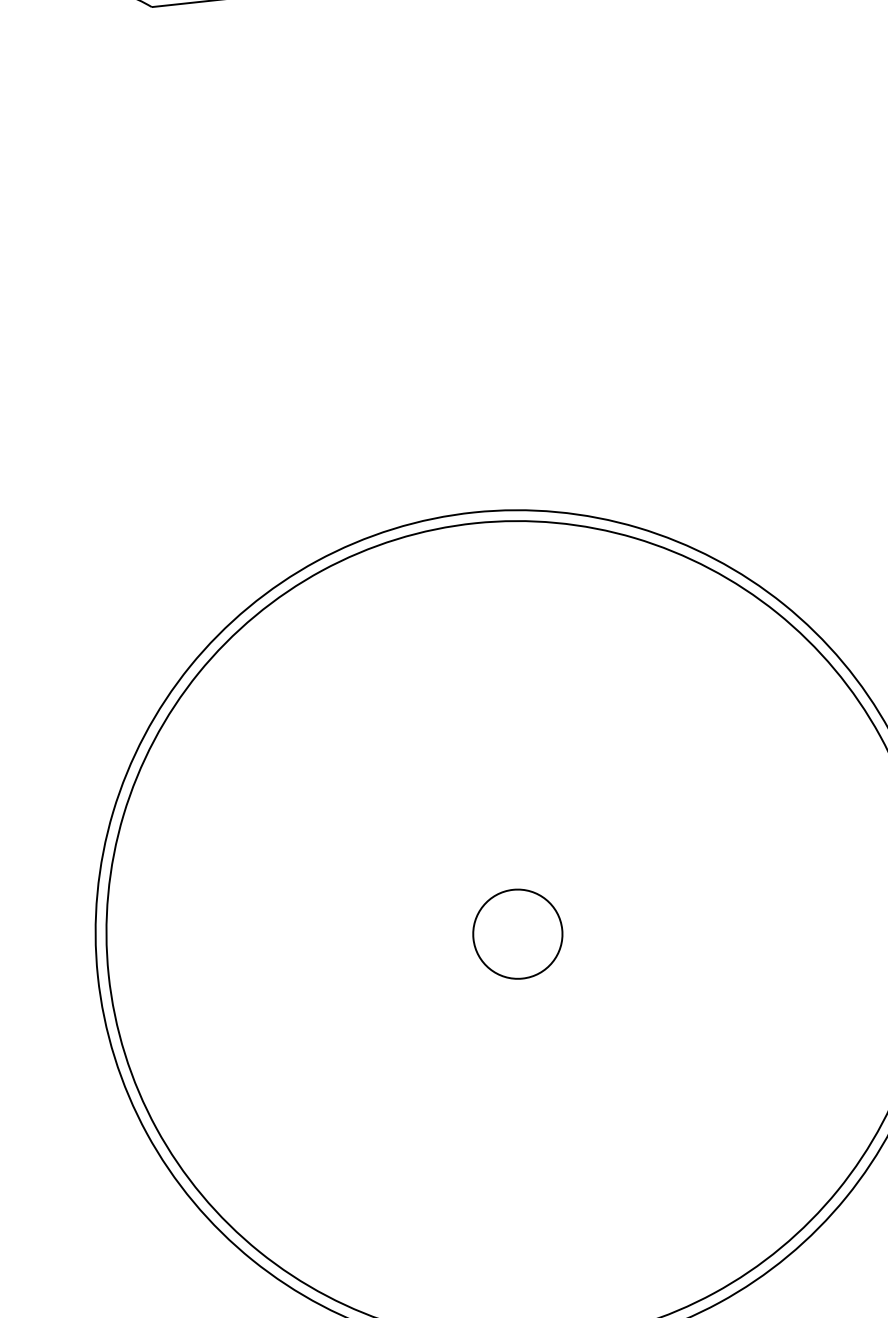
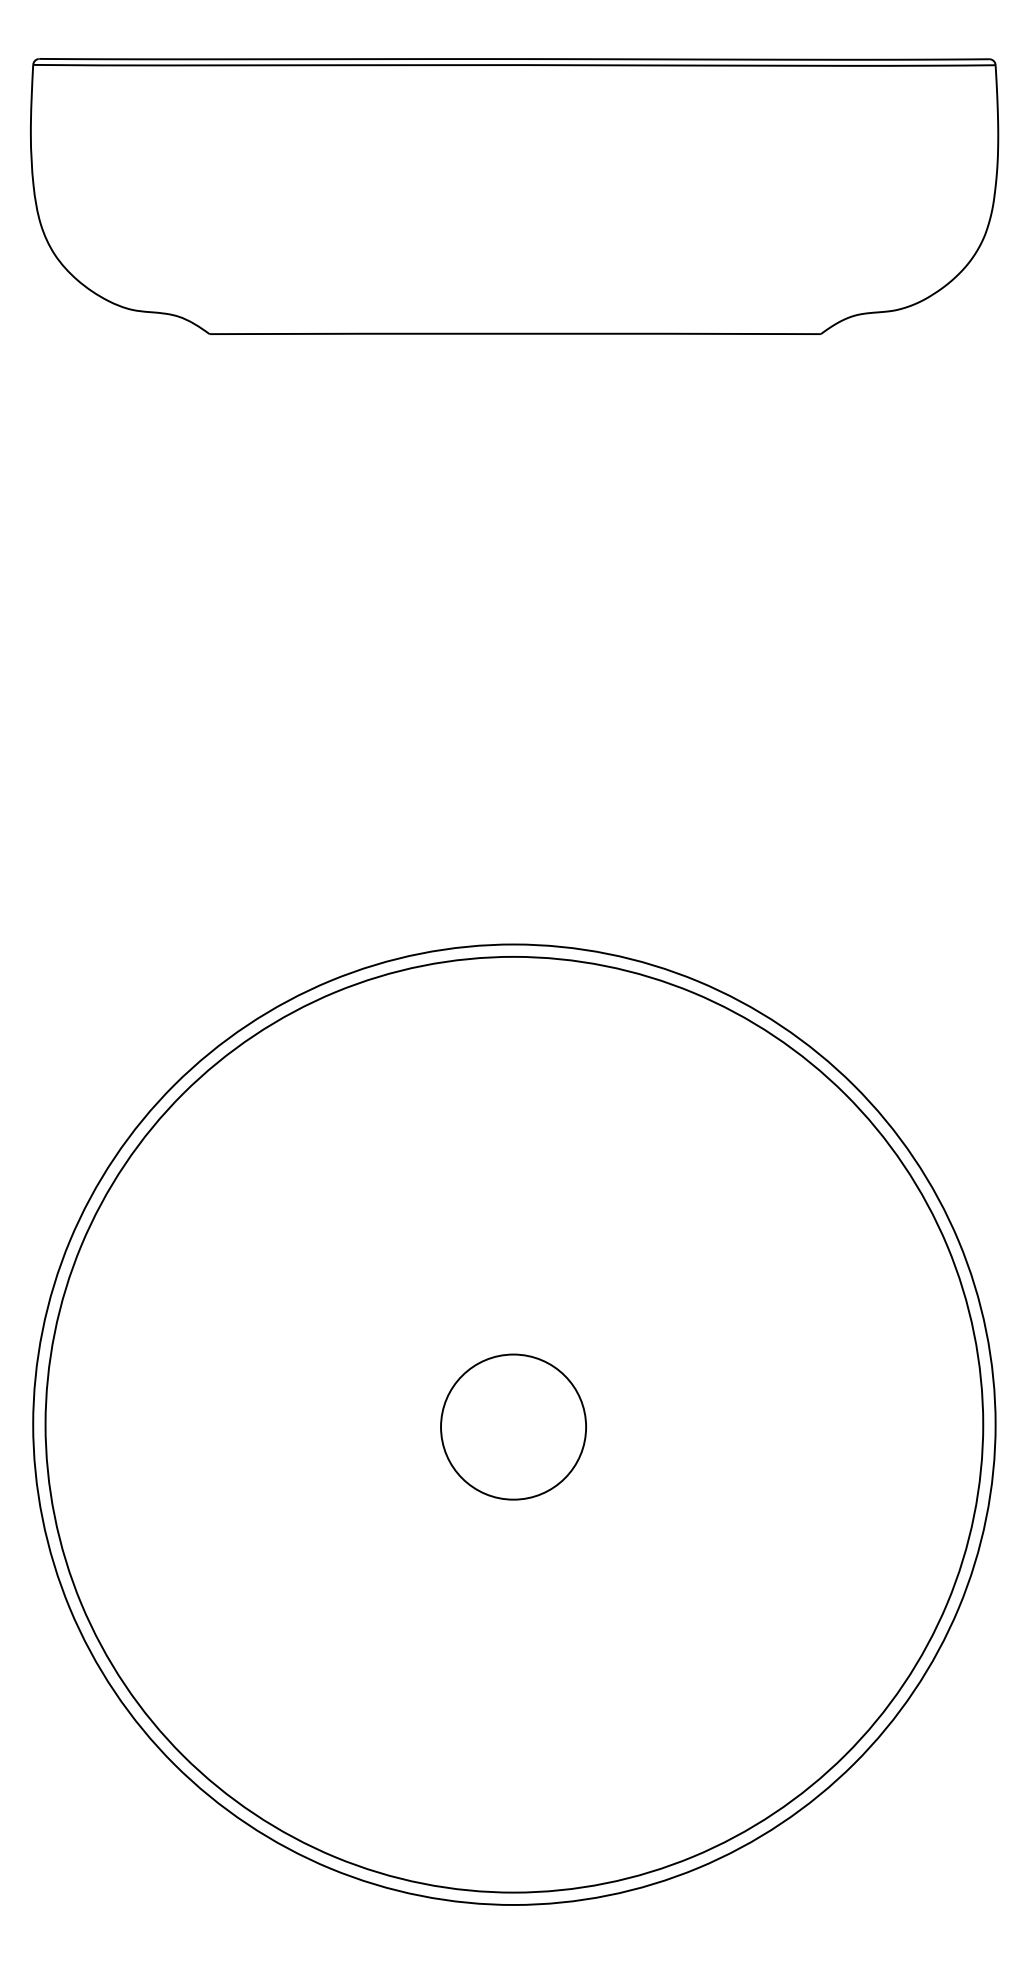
circle: (517, 933) -> (513, 1426), size x1.43

